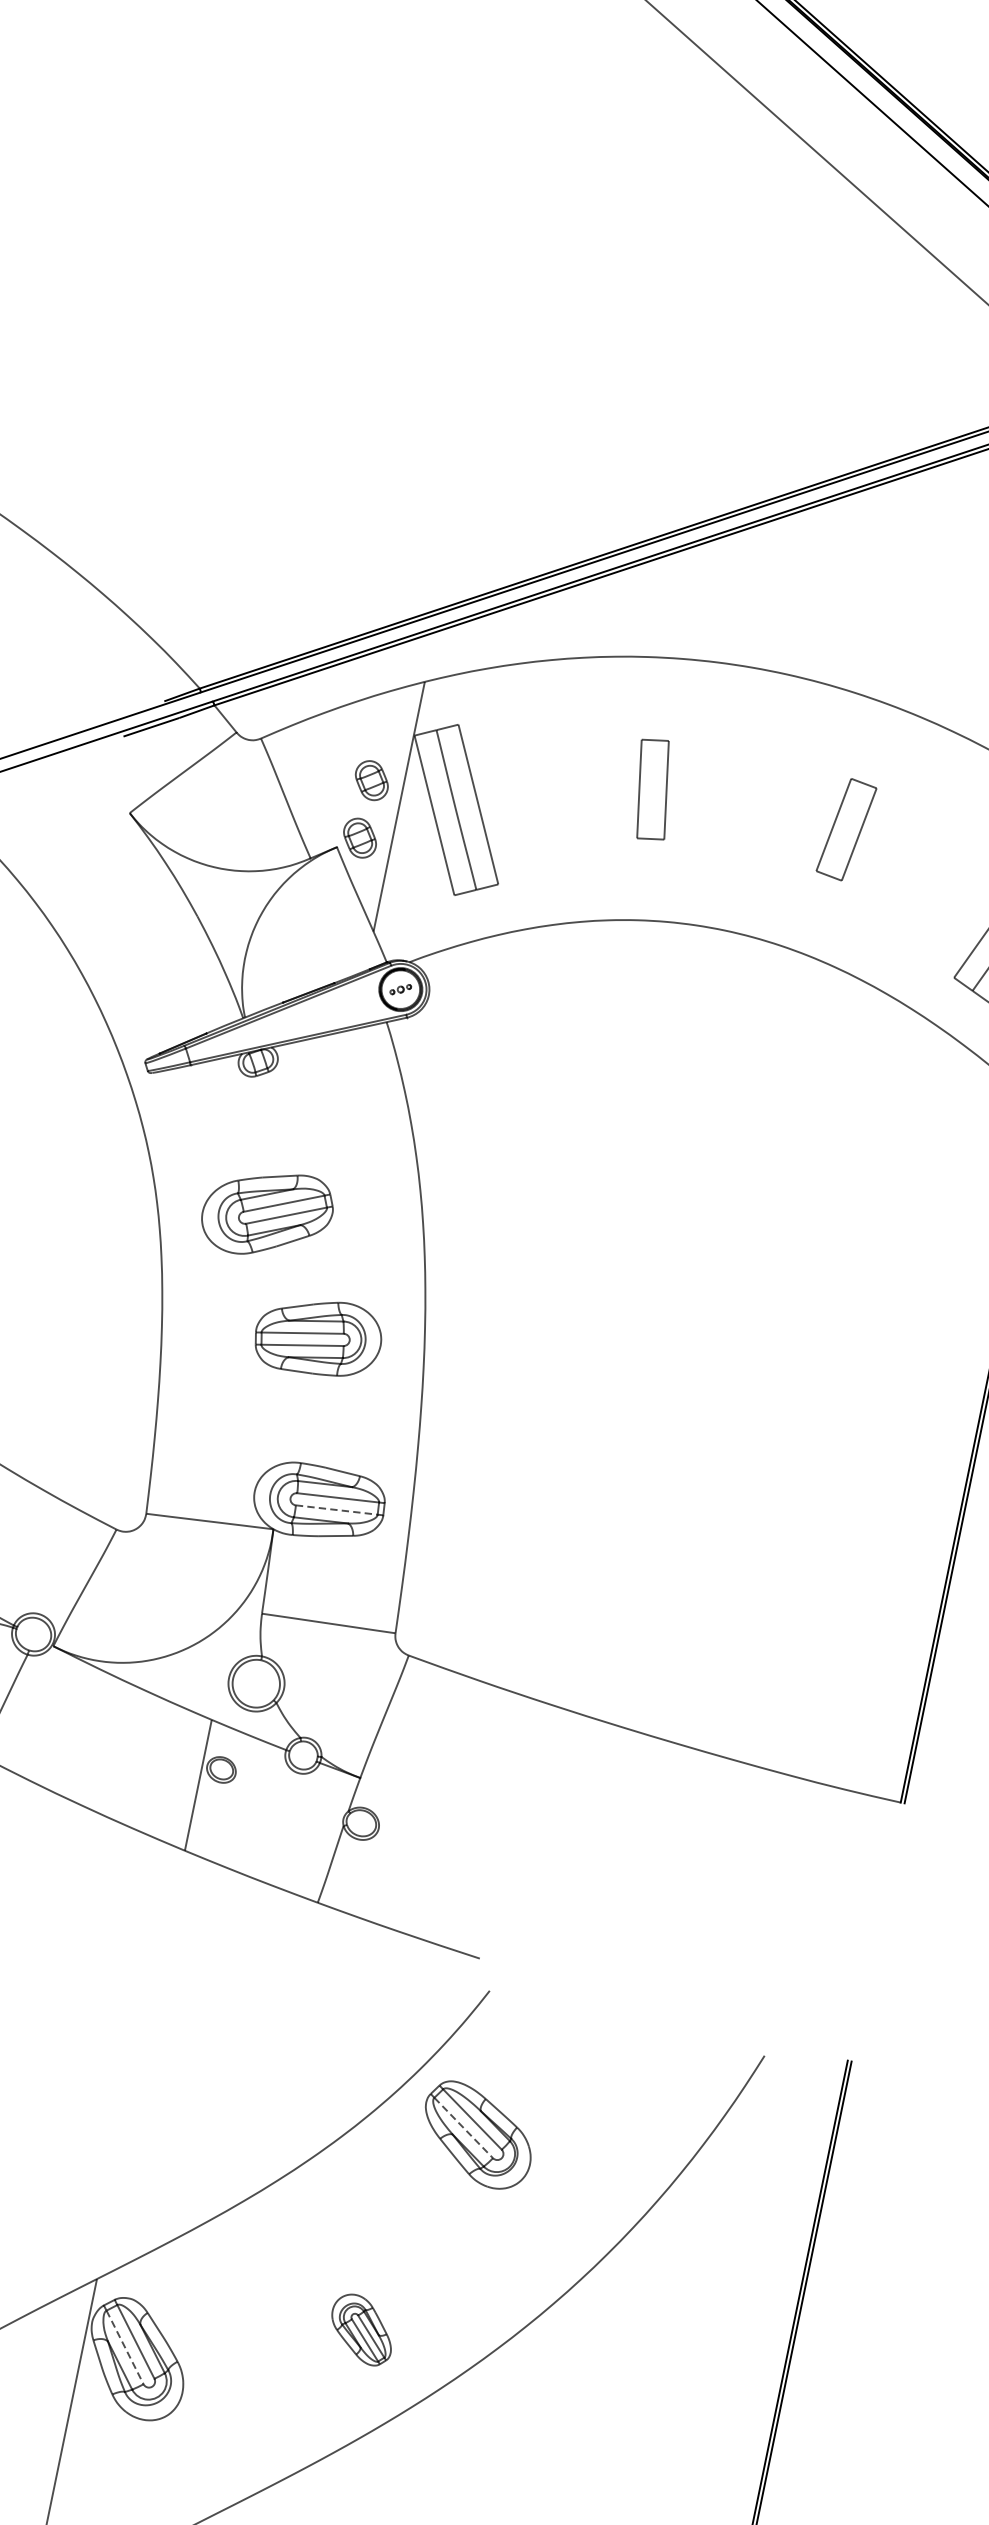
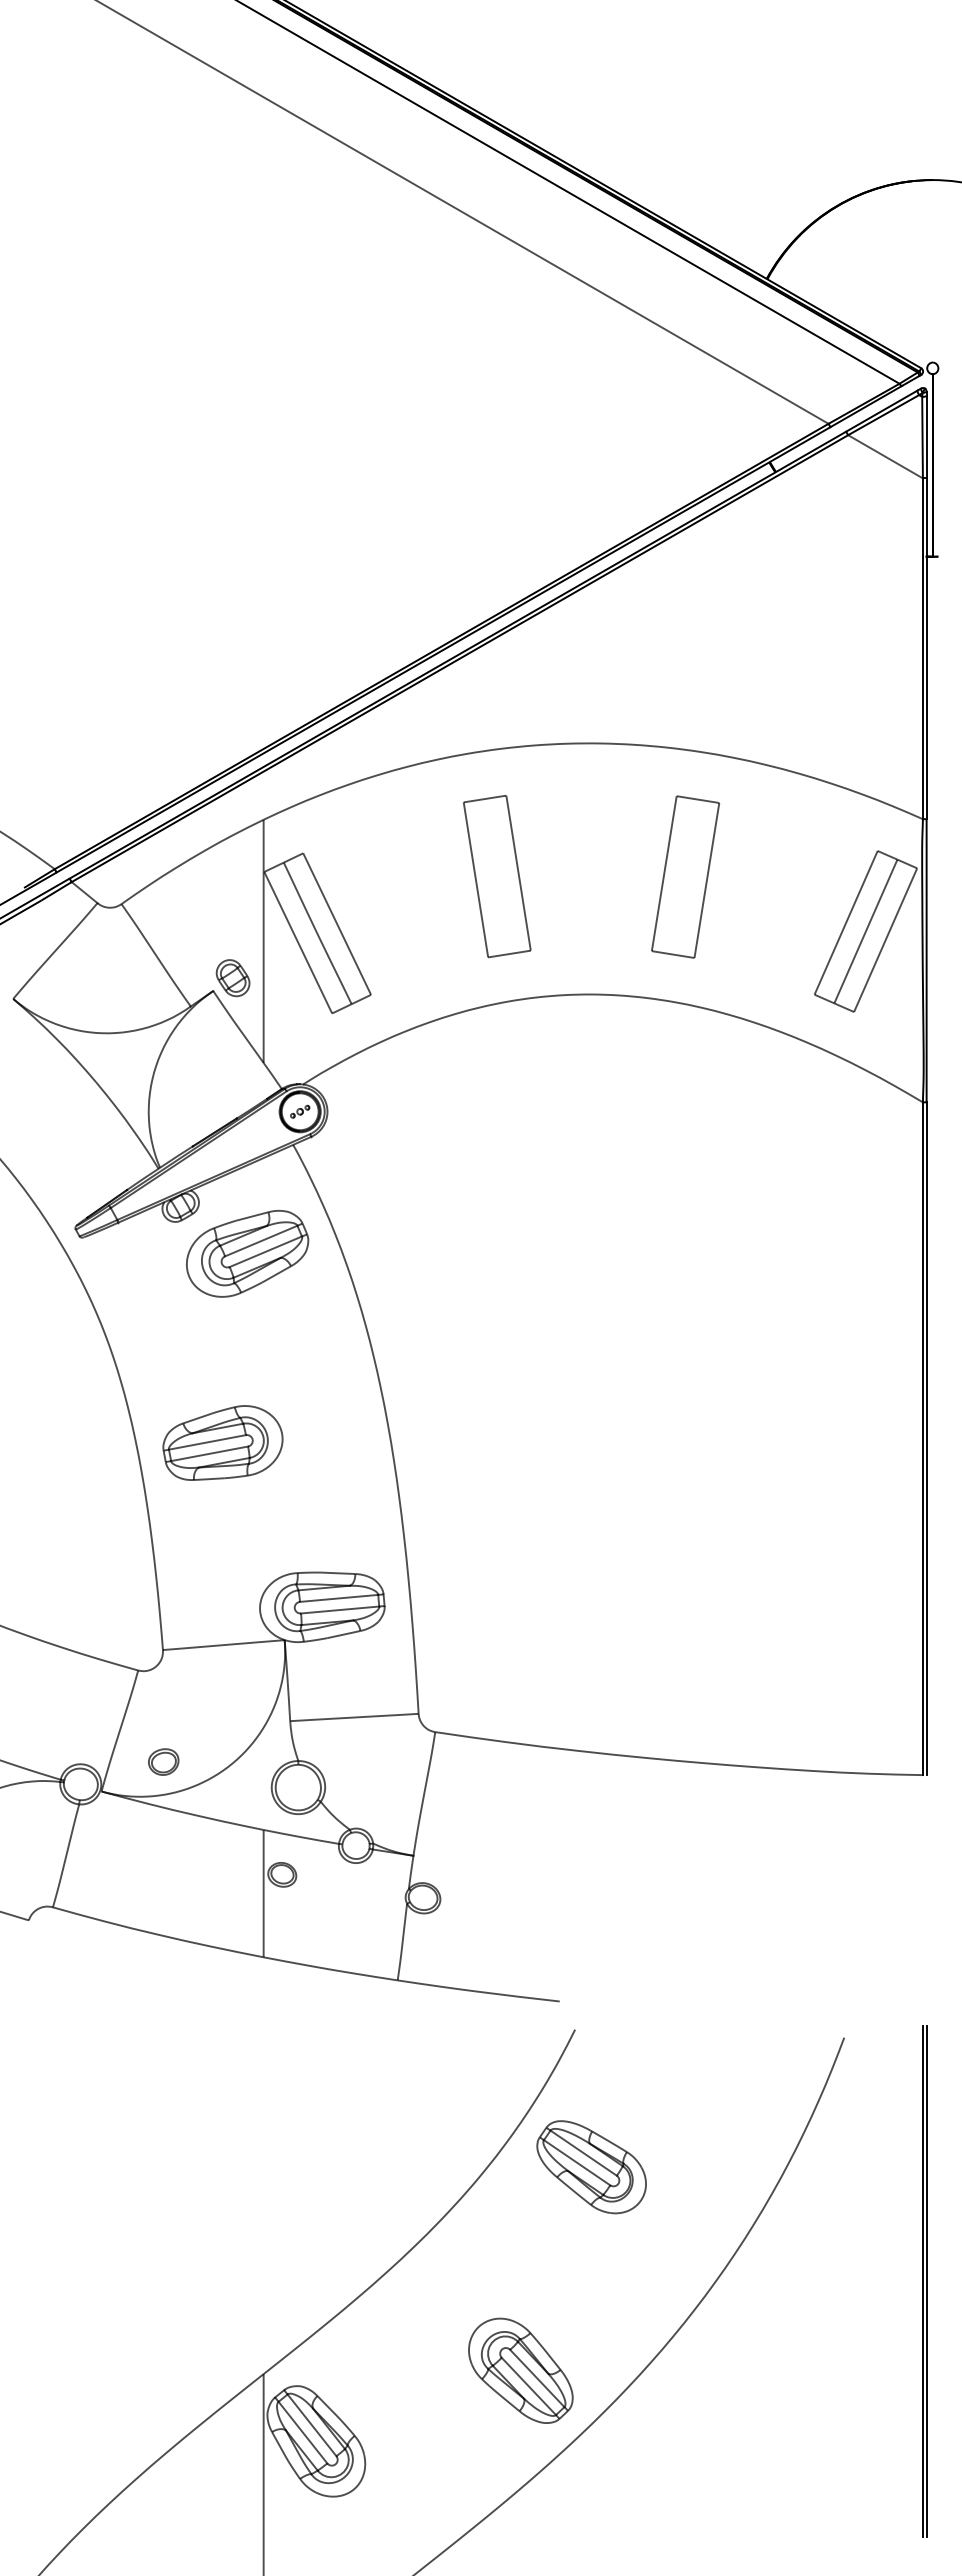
part: (371, 780) -> (232, 922), removed
part: (653, 789) -> (497, 876), size x1.67
part: (846, 829) -> (685, 876), size x1.67
part: (267, 1213) -> (247, 1253), moved
part: (318, 1336) -> (222, 1442), moved
line: (337, 1509) -> (340, 1609), dashed -> solid
part: (123, 1628) -> (163, 1761), added
line: (463, 2128) -> (577, 2163), dashed -> solid
part: (361, 2329) -> (520, 2370), size x1.67
line: (125, 2348) -> (303, 2433), dashed -> solid

